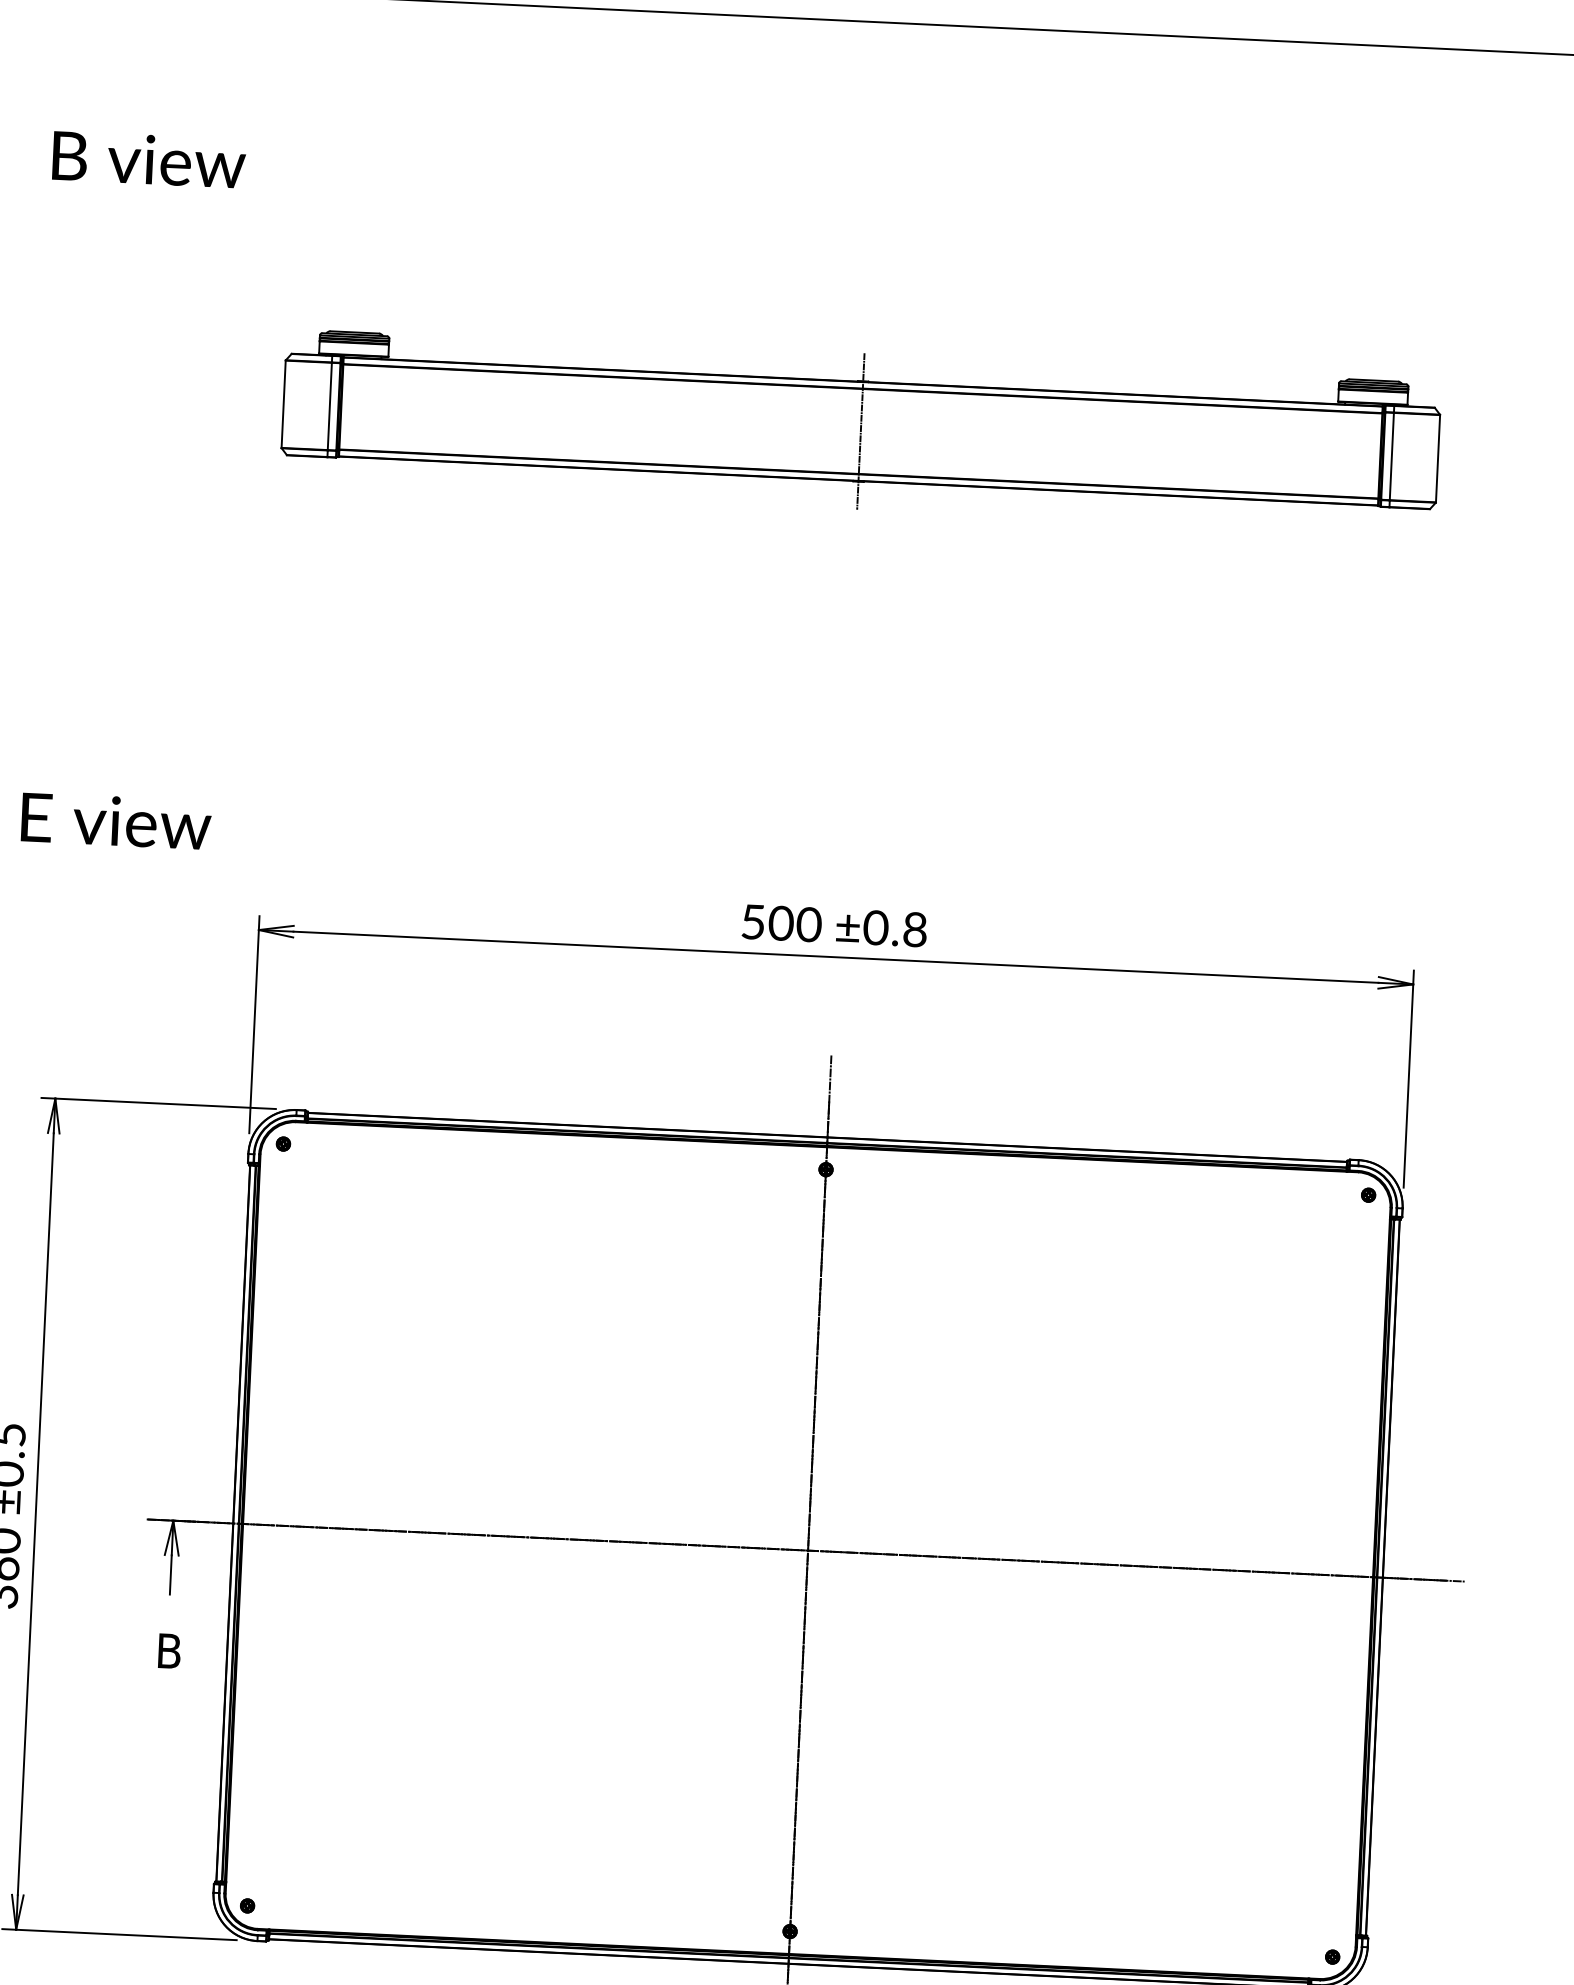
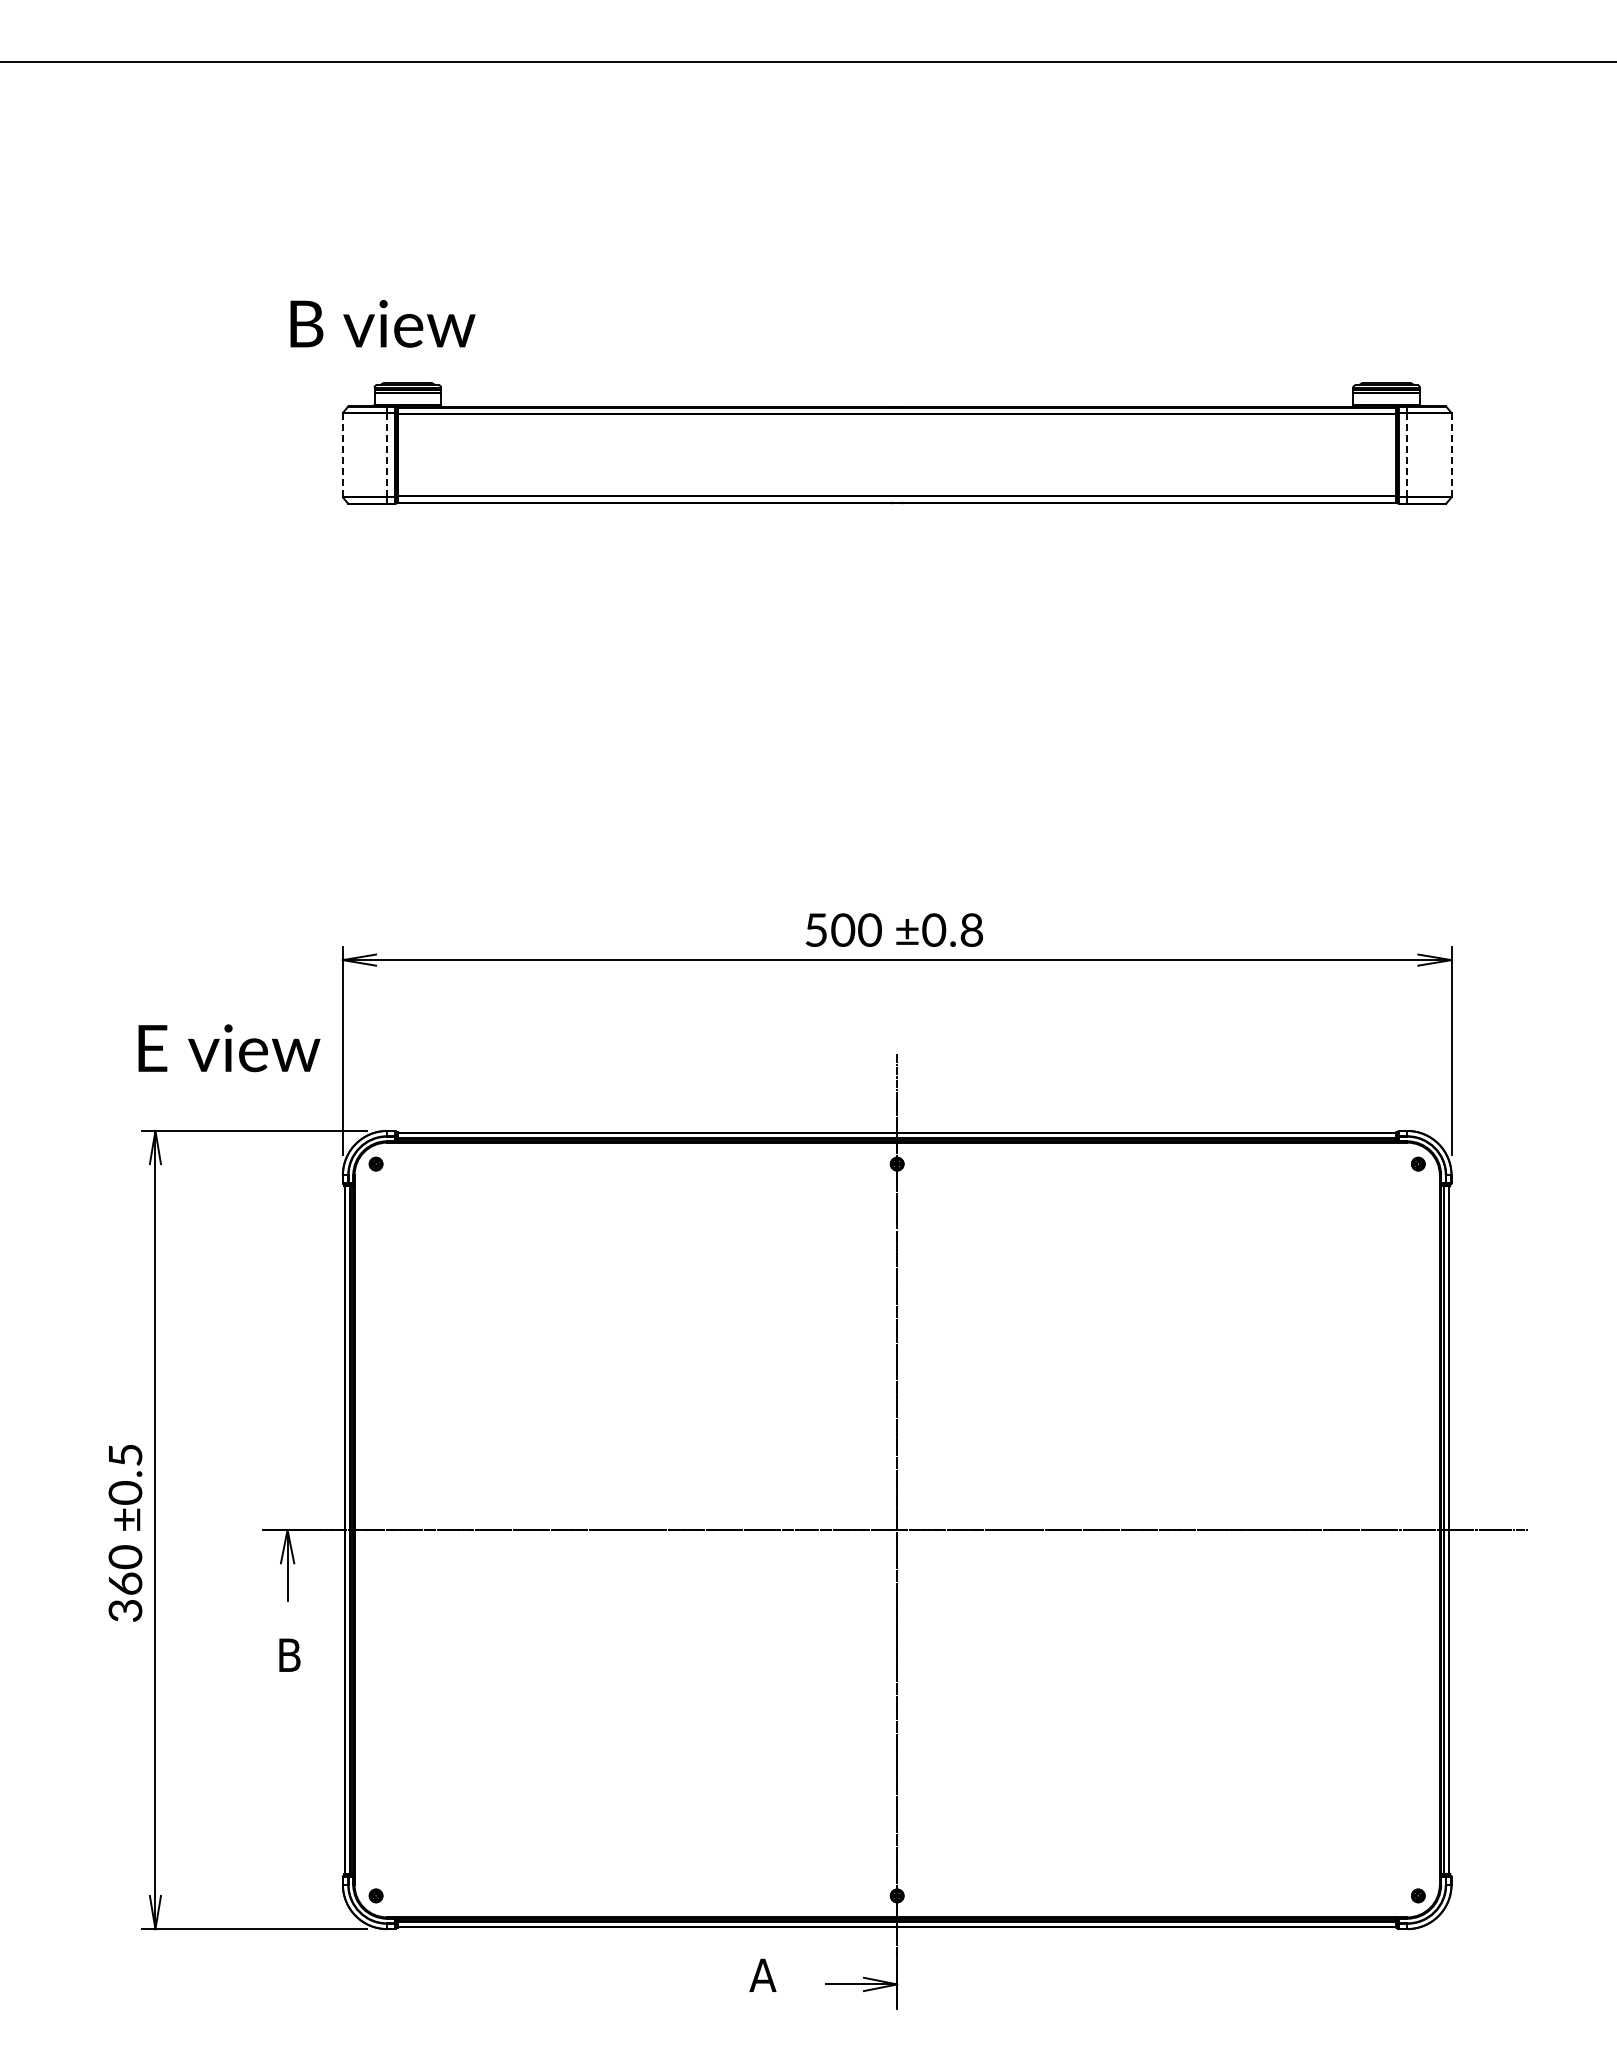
text: (148, 159) -> (382, 323), moved
line: (283, 404) -> (342, 455), solid -> dashed
line: (330, 406) -> (387, 455), solid -> dashed
line: (861, 430) -> (897, 454), removed
line: (1392, 456) -> (1407, 455), solid -> dashed
line: (1437, 459) -> (1451, 455), solid -> dashed
text: (116, 821) -> (229, 1048), moved

